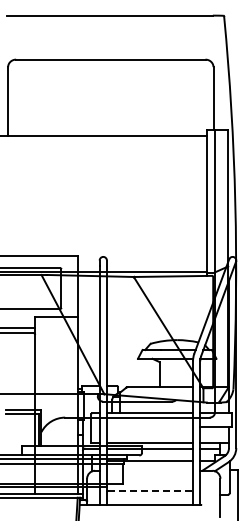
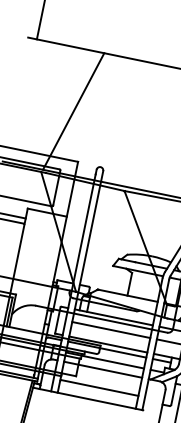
line: (62, 203) -> (73, 111), added
line: (150, 426) -> (111, 329), added
line: (149, 470) -> (102, 369), added
line: (151, 490) -> (100, 387), dashed -> solid

